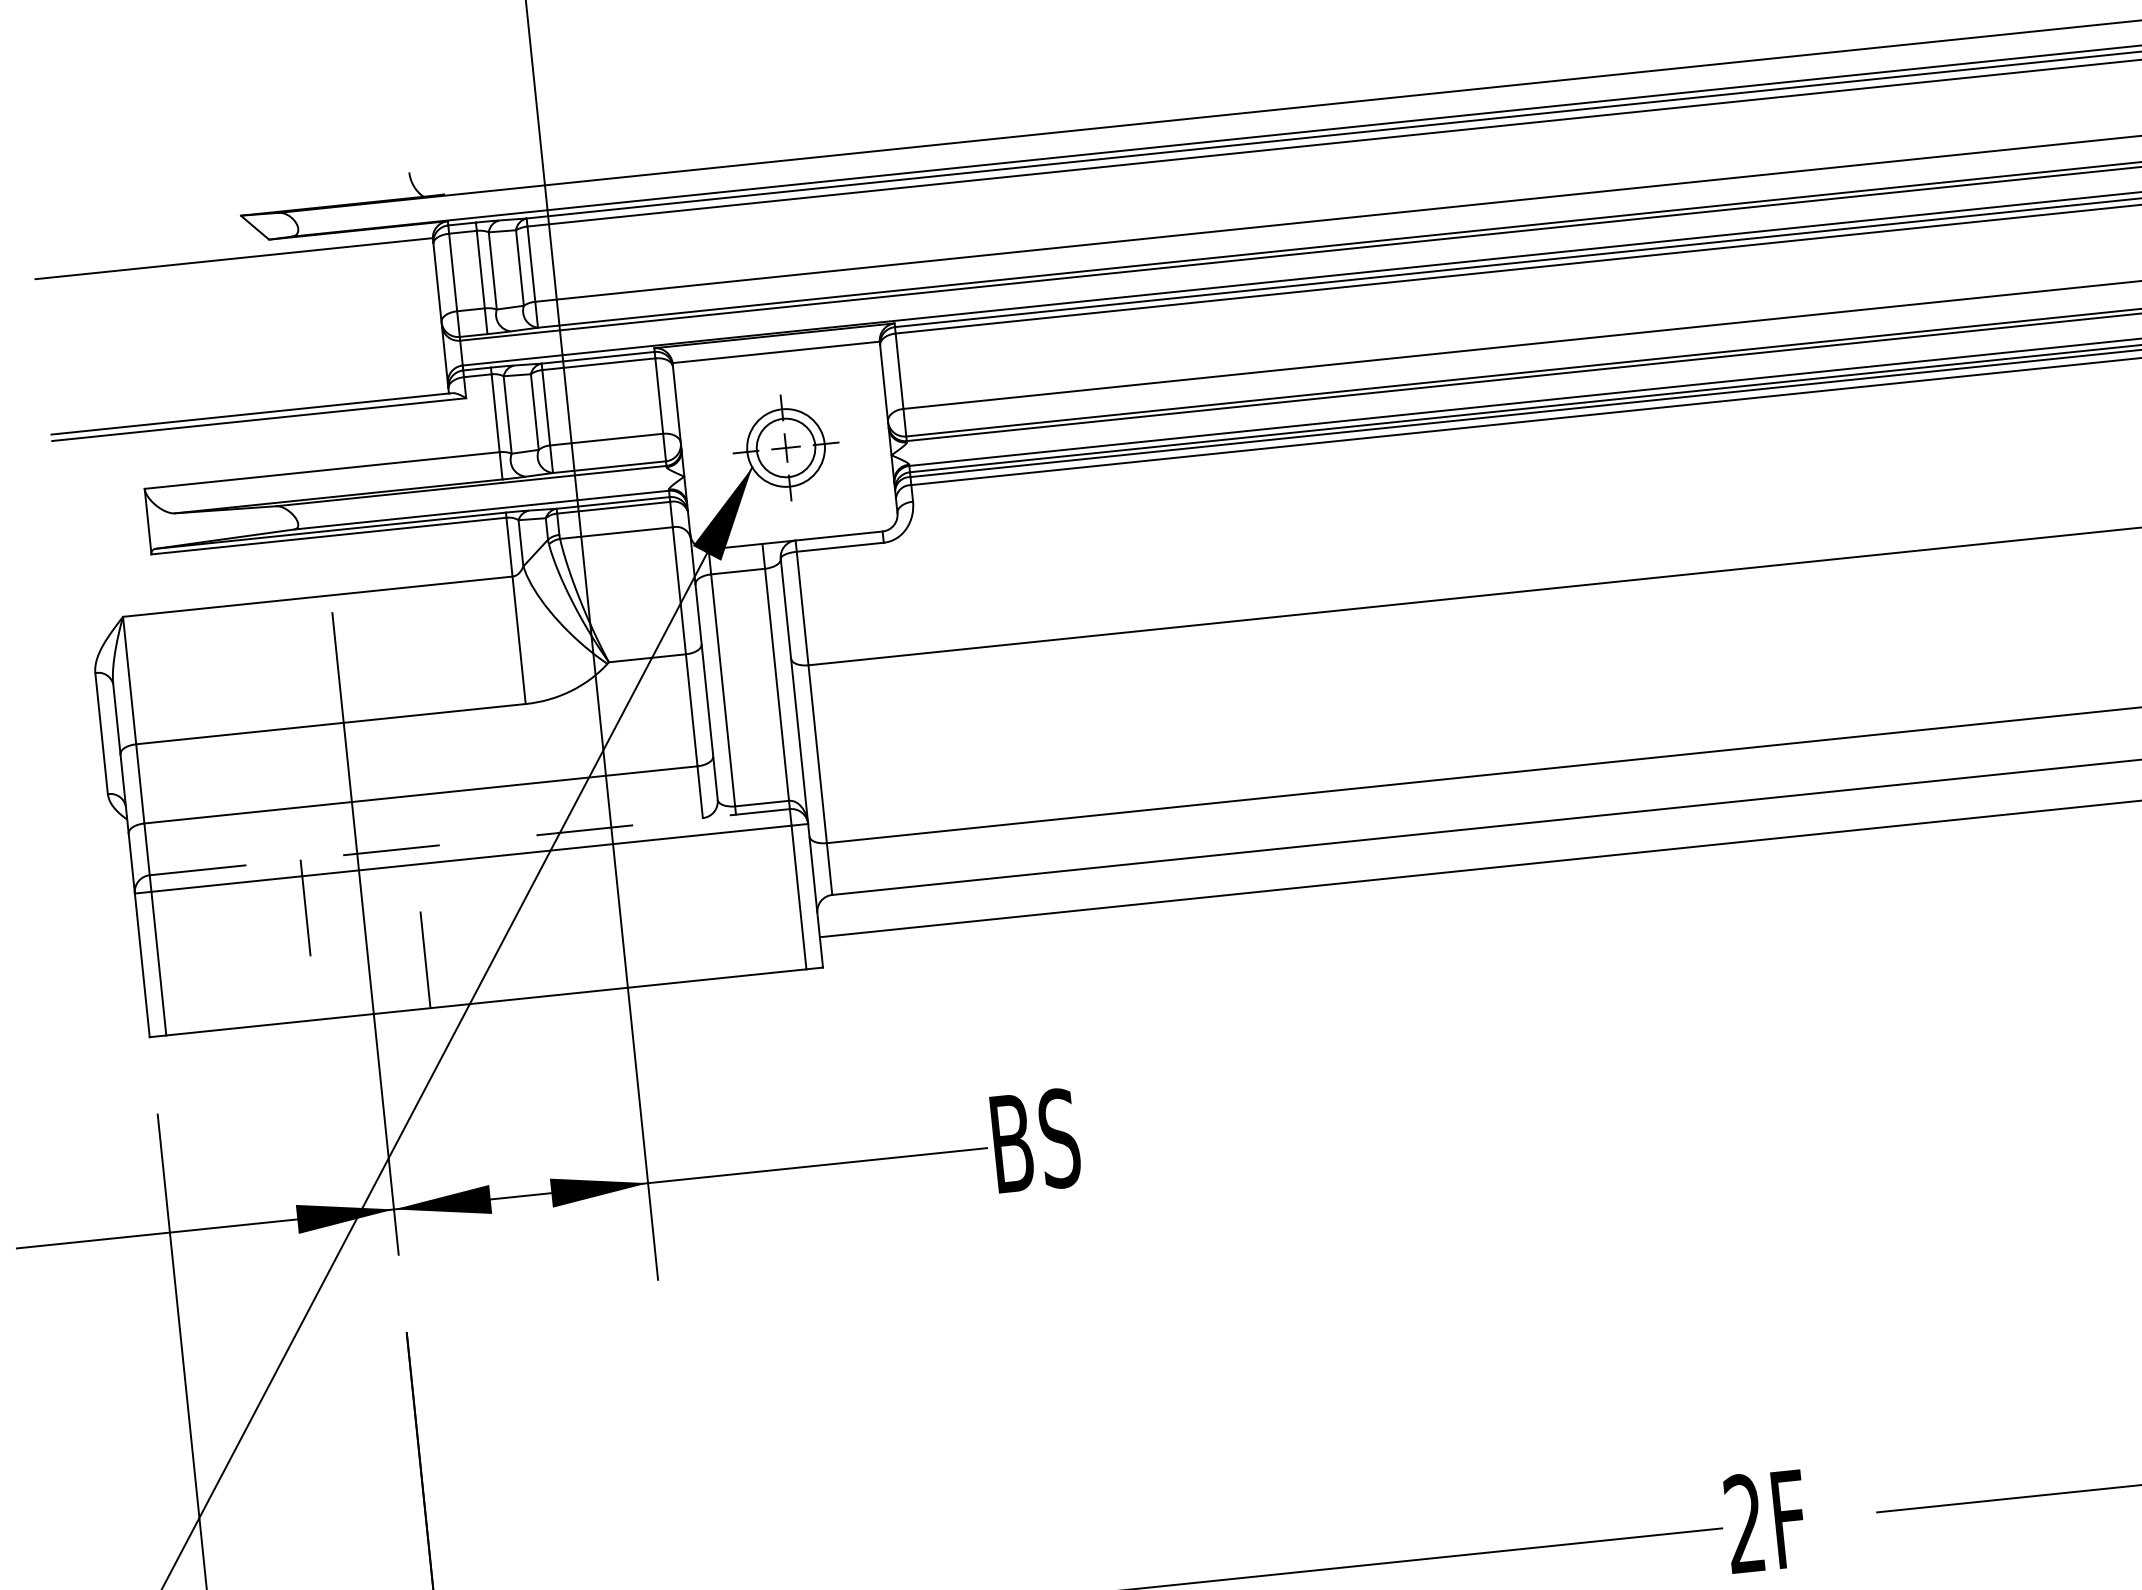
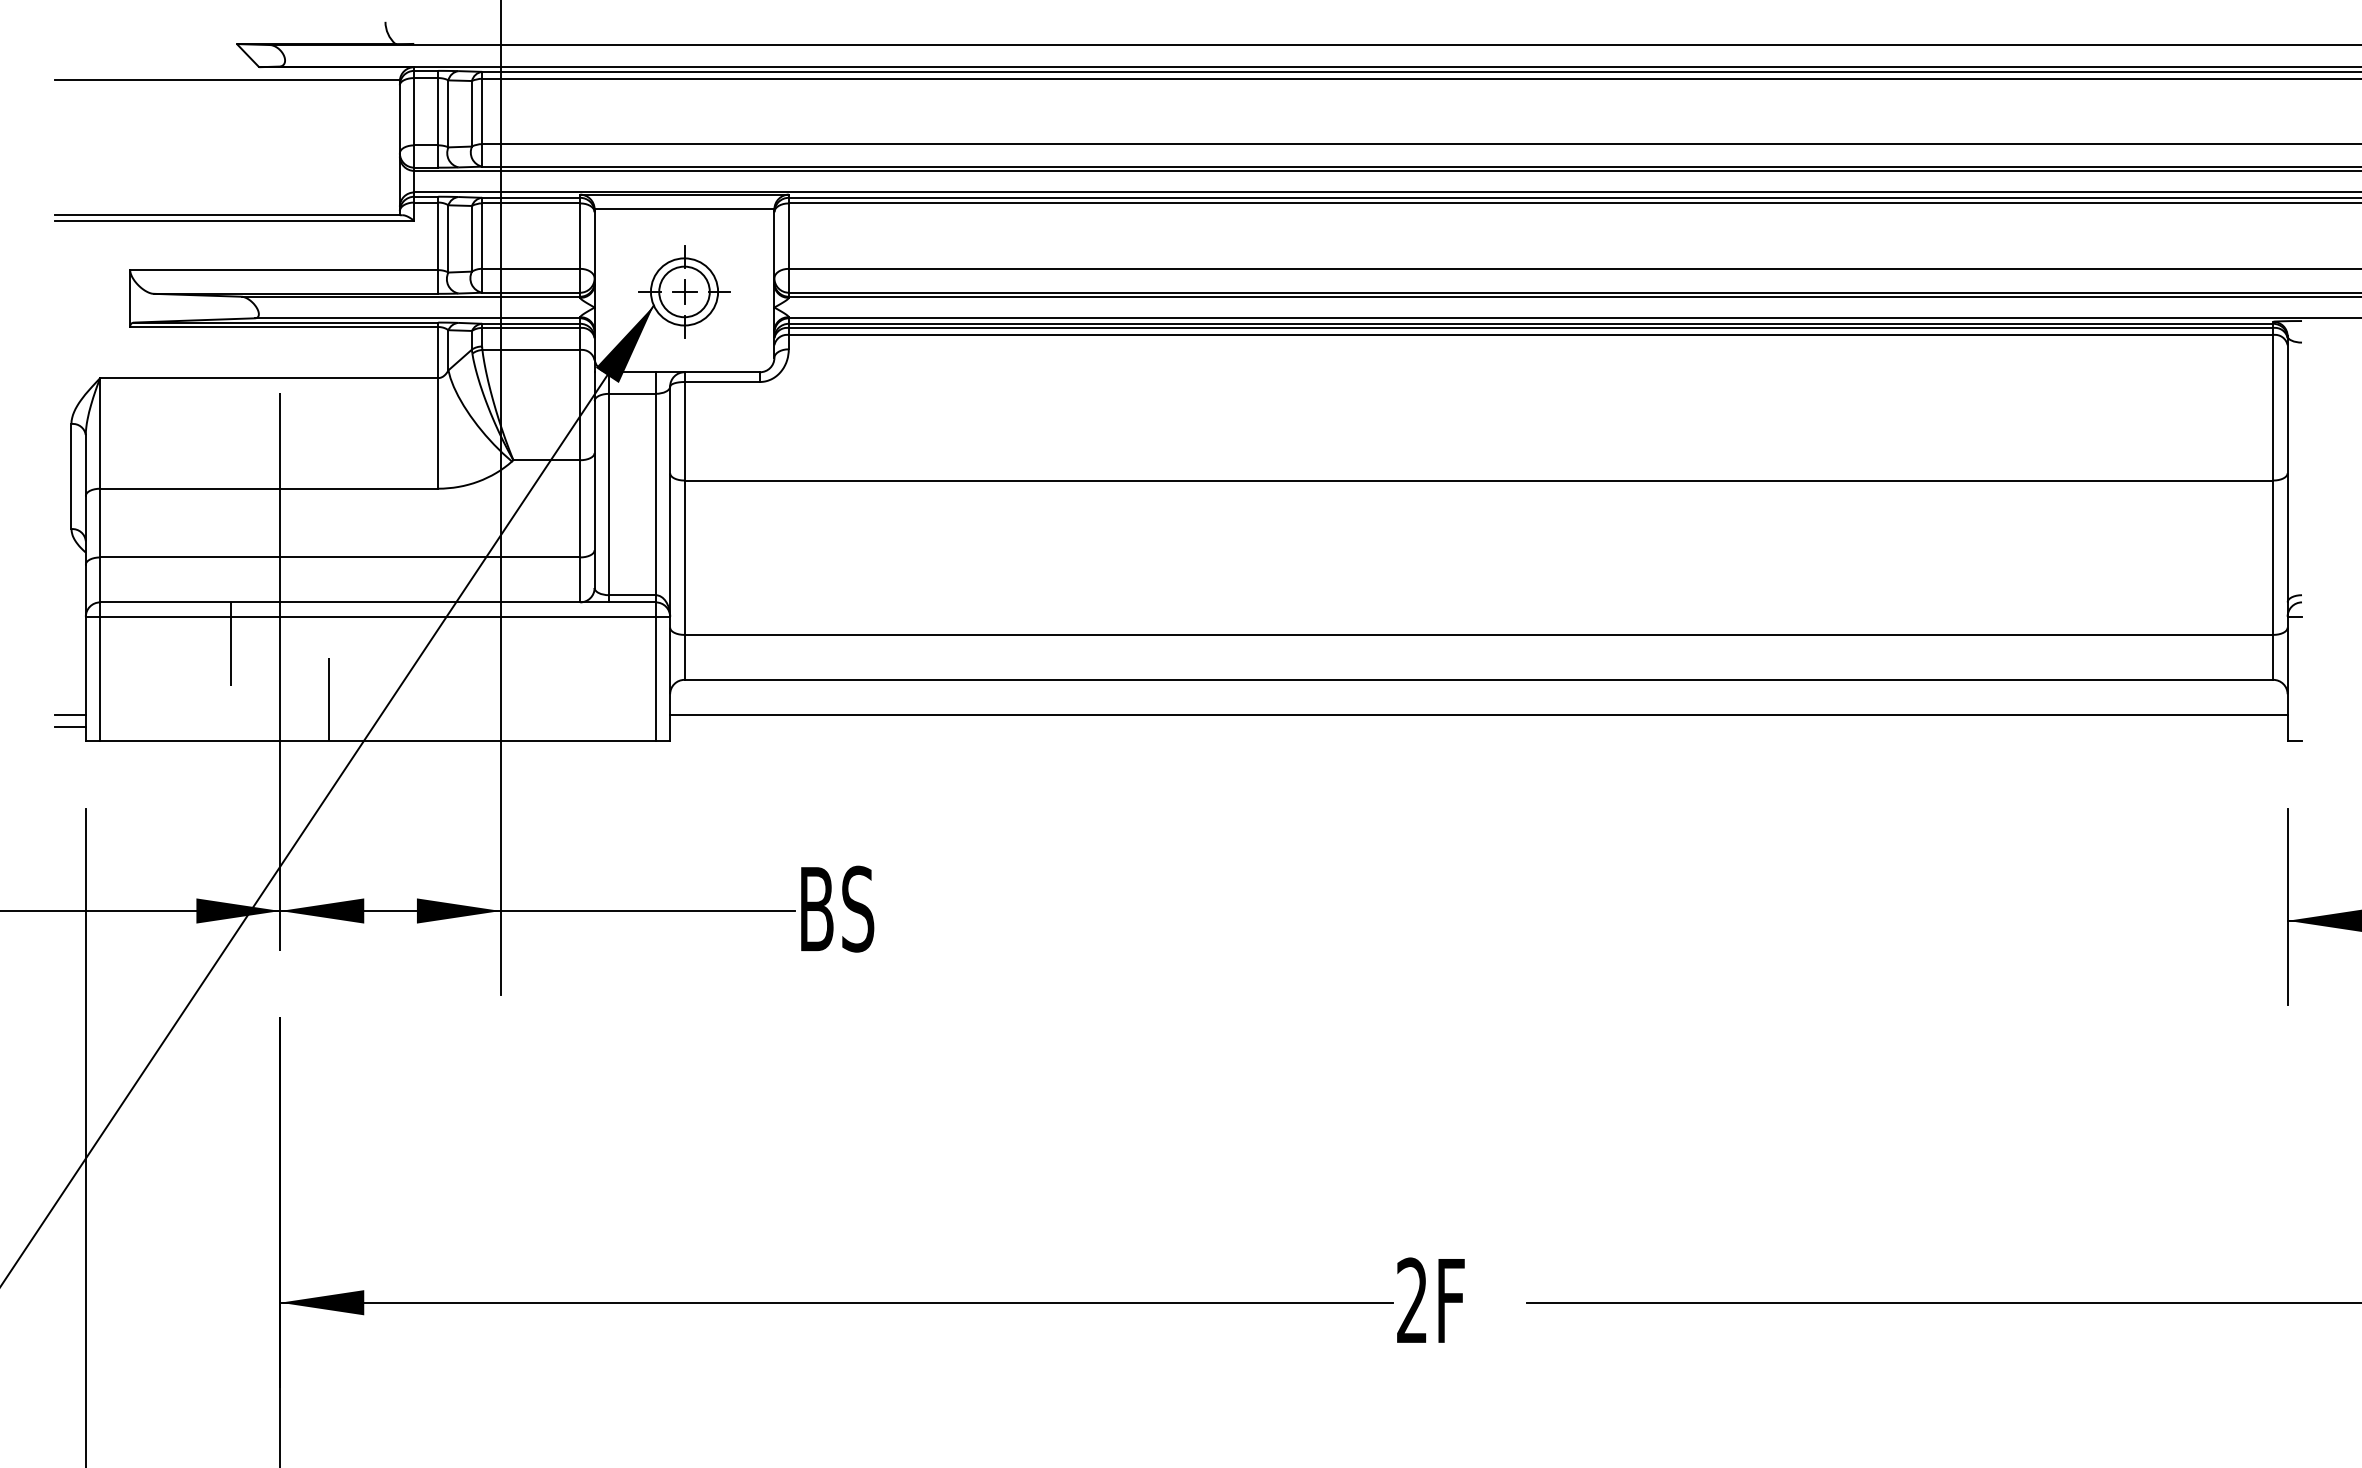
line: (469, 842) -> (377, 602), dashed -> solid
line: (127, 1009) -> (69, 715), added
line: (129, 1021) -> (69, 726), added

